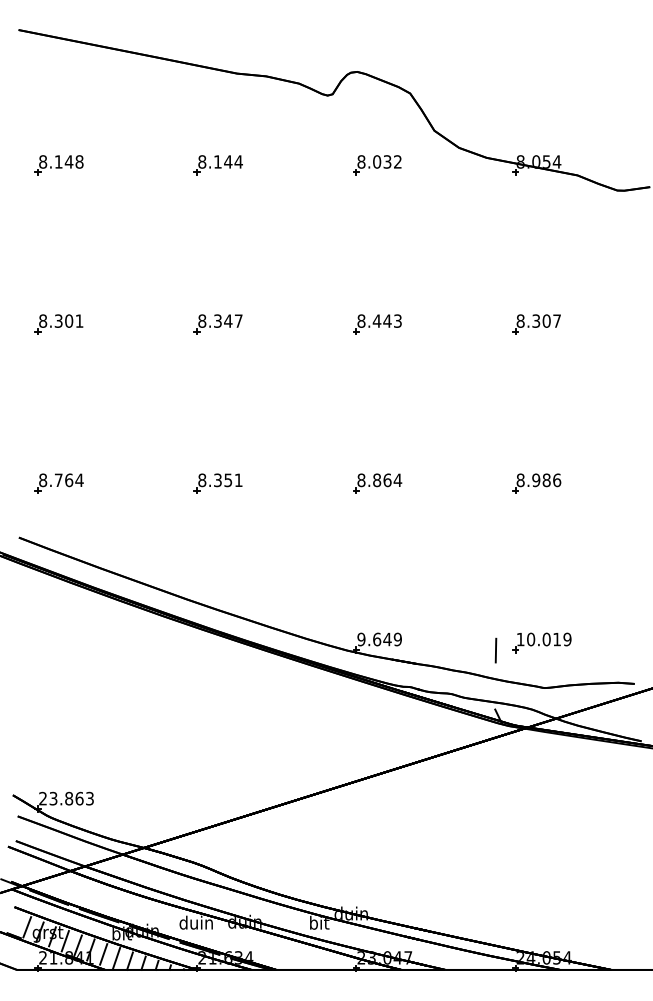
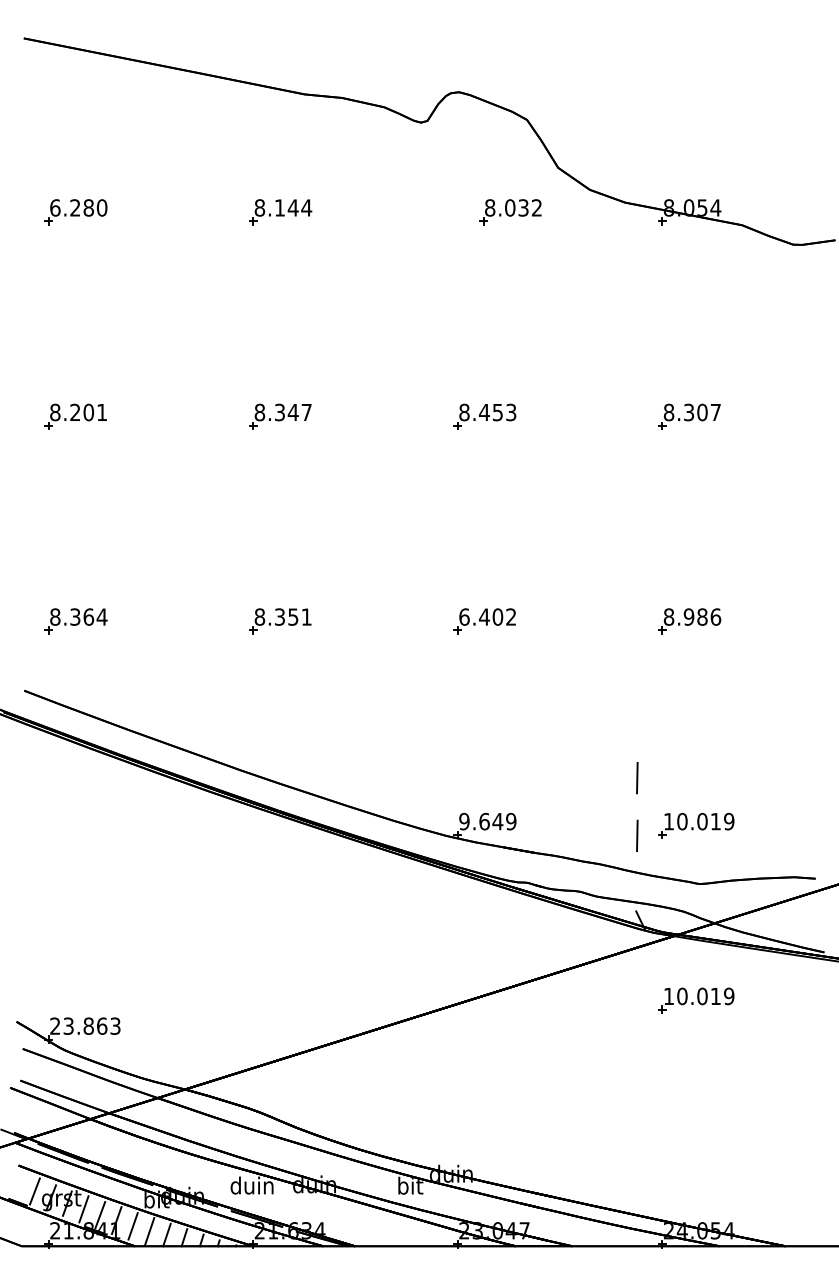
text: (61, 161) -> (78, 207), 8.148 -> 6.280
part: (377, 165) -> (510, 212), moved
text: (58, 320) -> (75, 411), 8.301 -> 8.201
text: (387, 320) -> (497, 411), 8.443 -> 8.453
text: (58, 480) -> (75, 617), 8.764 -> 8.364
text: (379, 480) -> (487, 617), 8.864 -> 6.402
line: (495, 605) -> (636, 777), added
part: (541, 778) -> (695, 1000), added

